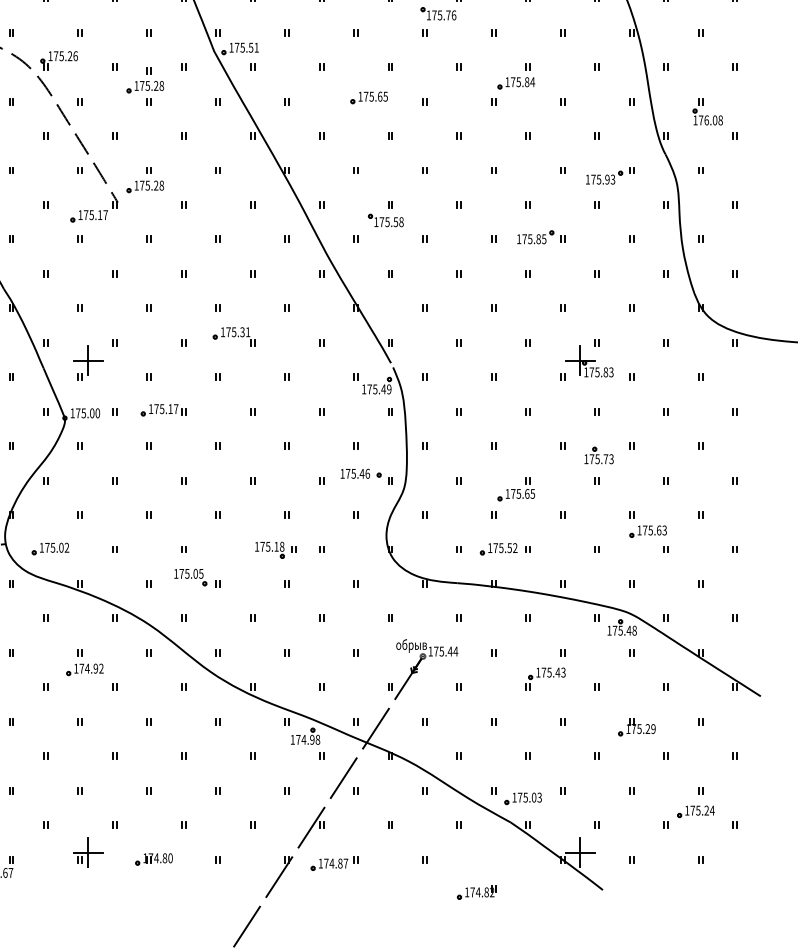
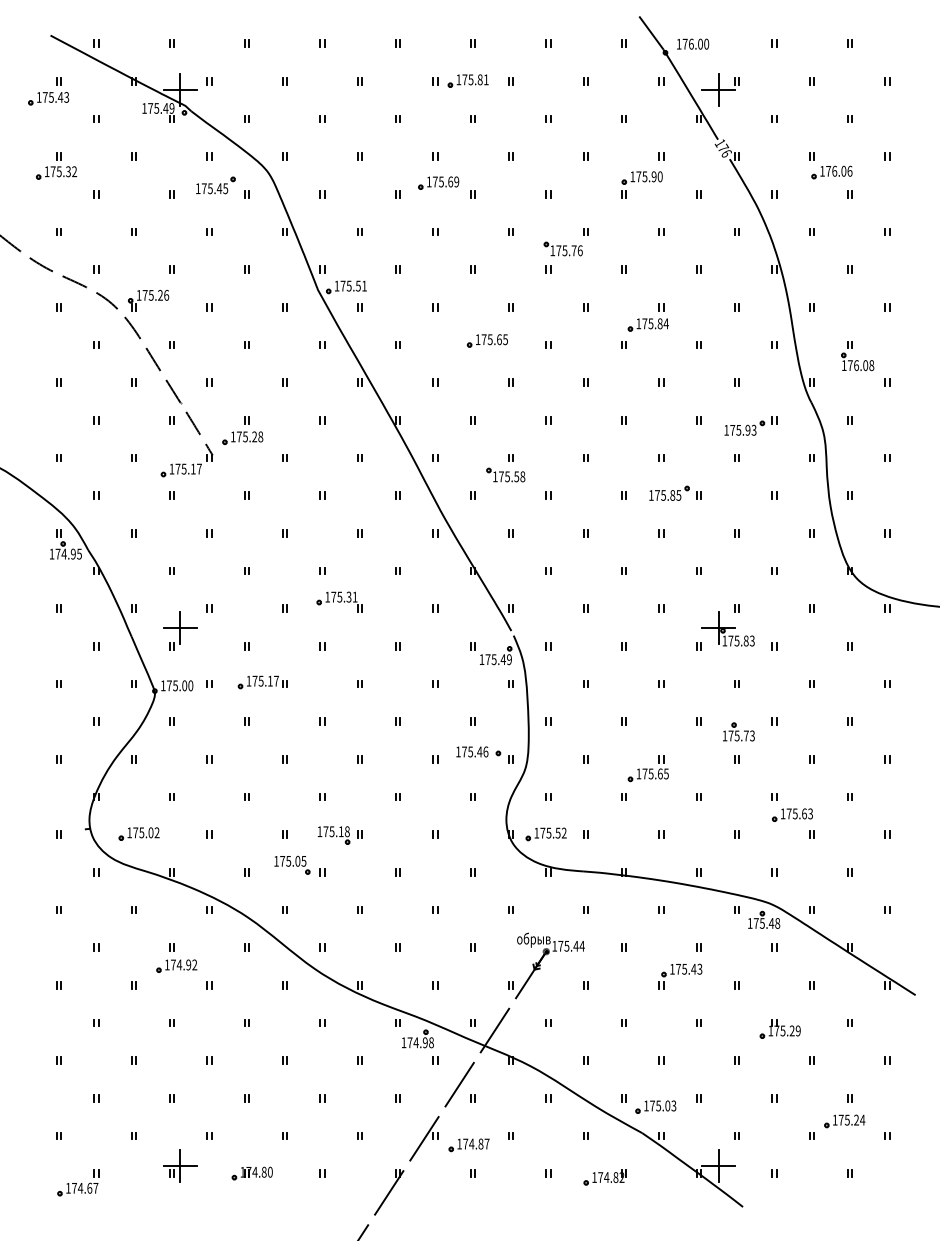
part: (145, 80) -> (242, 321), removed
part: (498, 549) -> (545, 834), moved
part: (274, 550) -> (339, 835), moved
part: (328, 864) -> (468, 1145), moved
part: (476, 892) -> (604, 1177), moved

